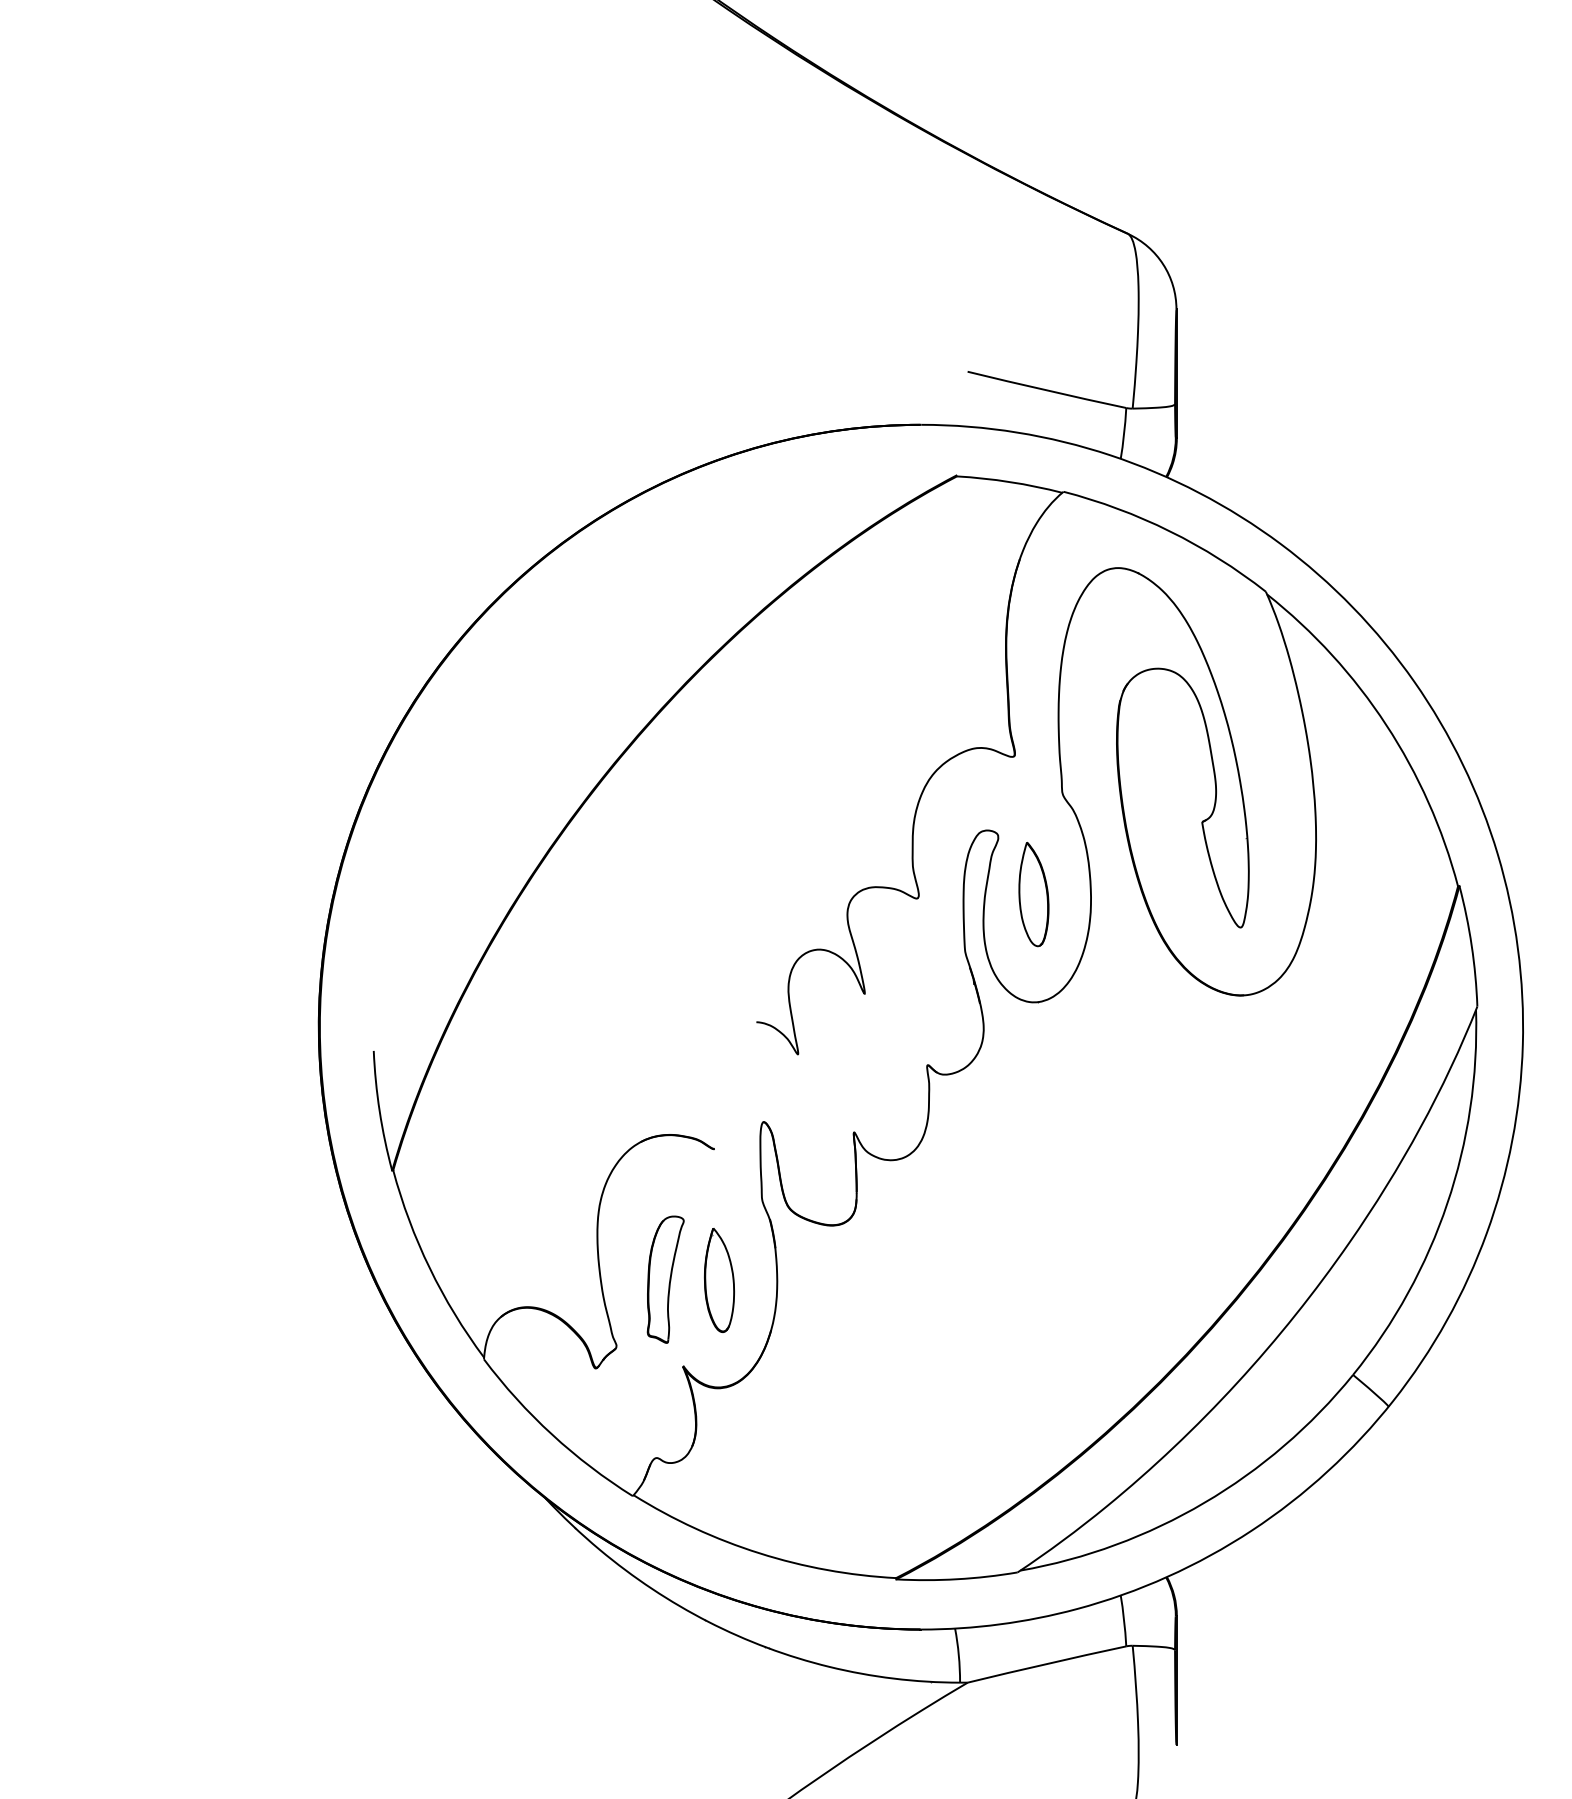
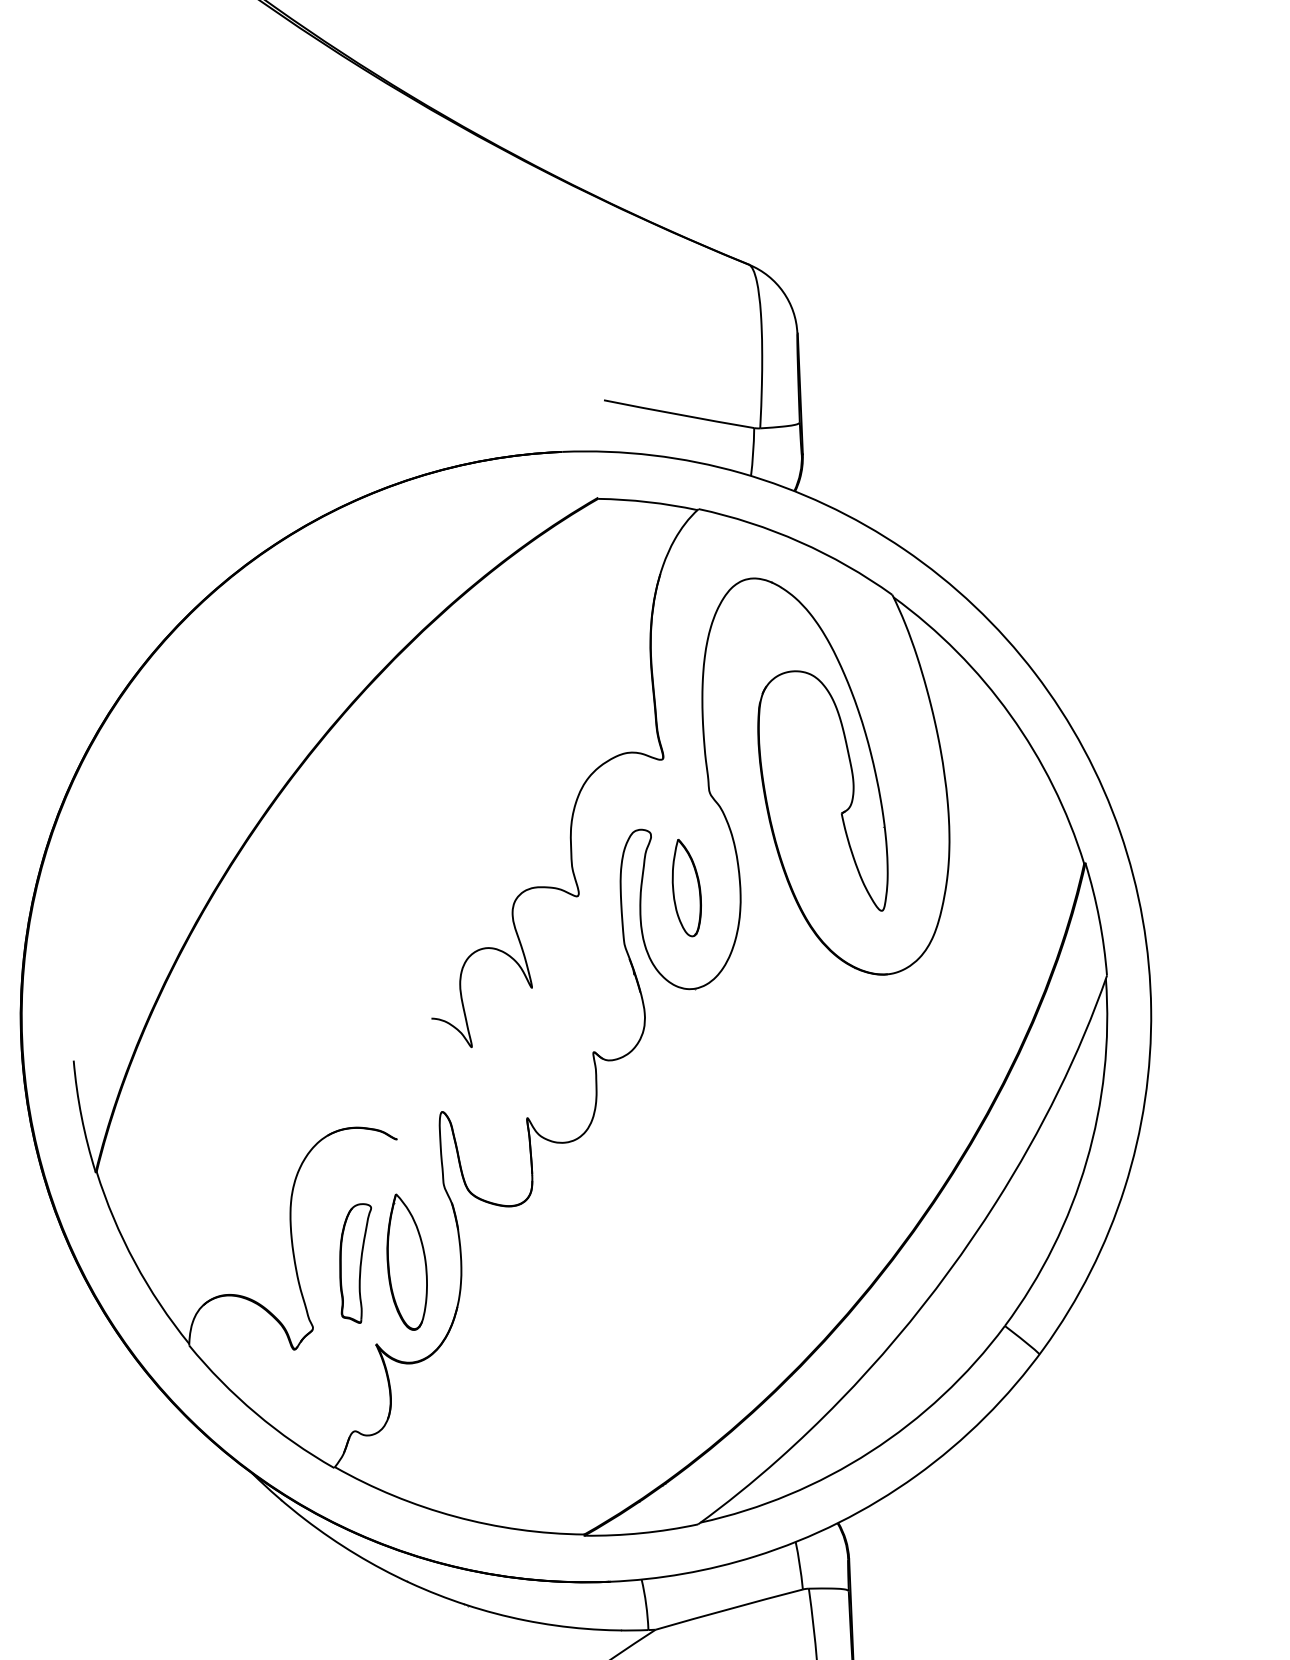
part: (719, 1280) -> (406, 1262), size x1.4

